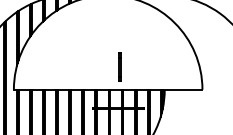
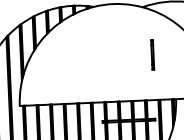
line: (119, 66) -> (152, 54), moved

